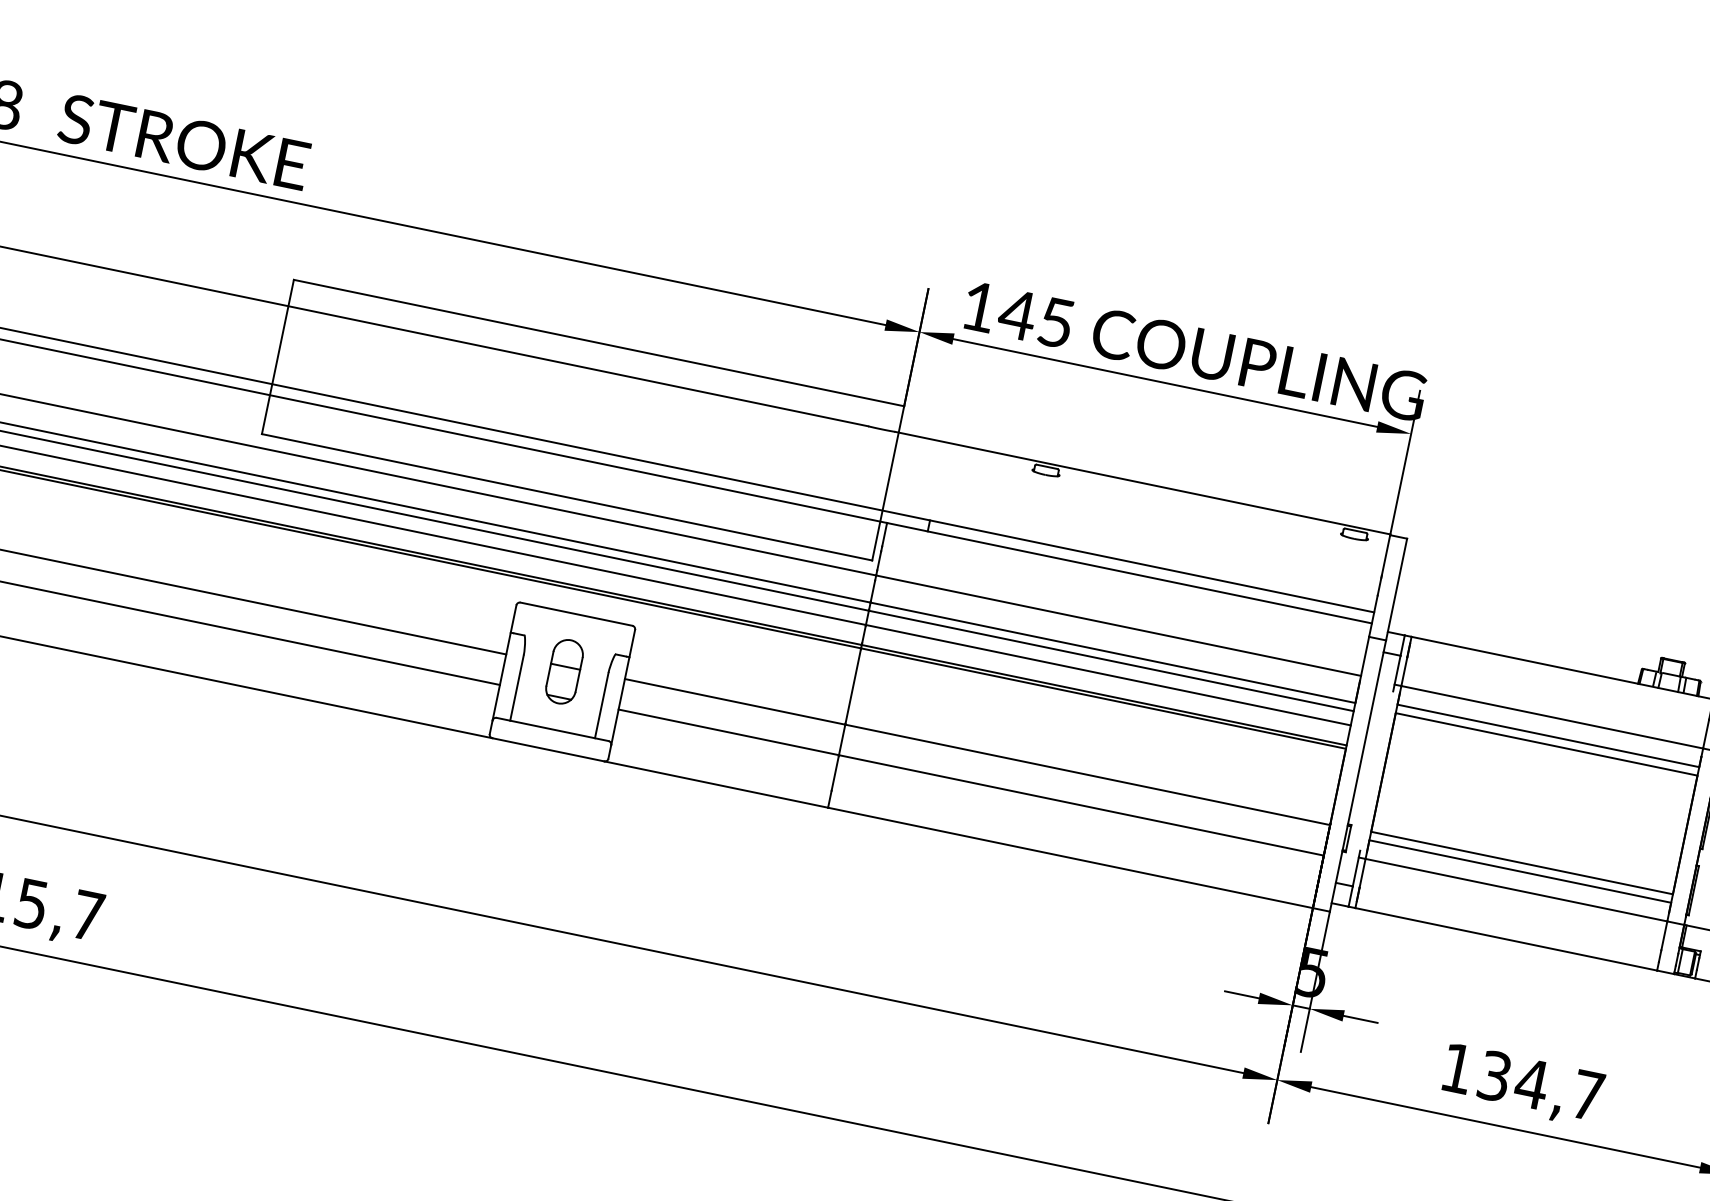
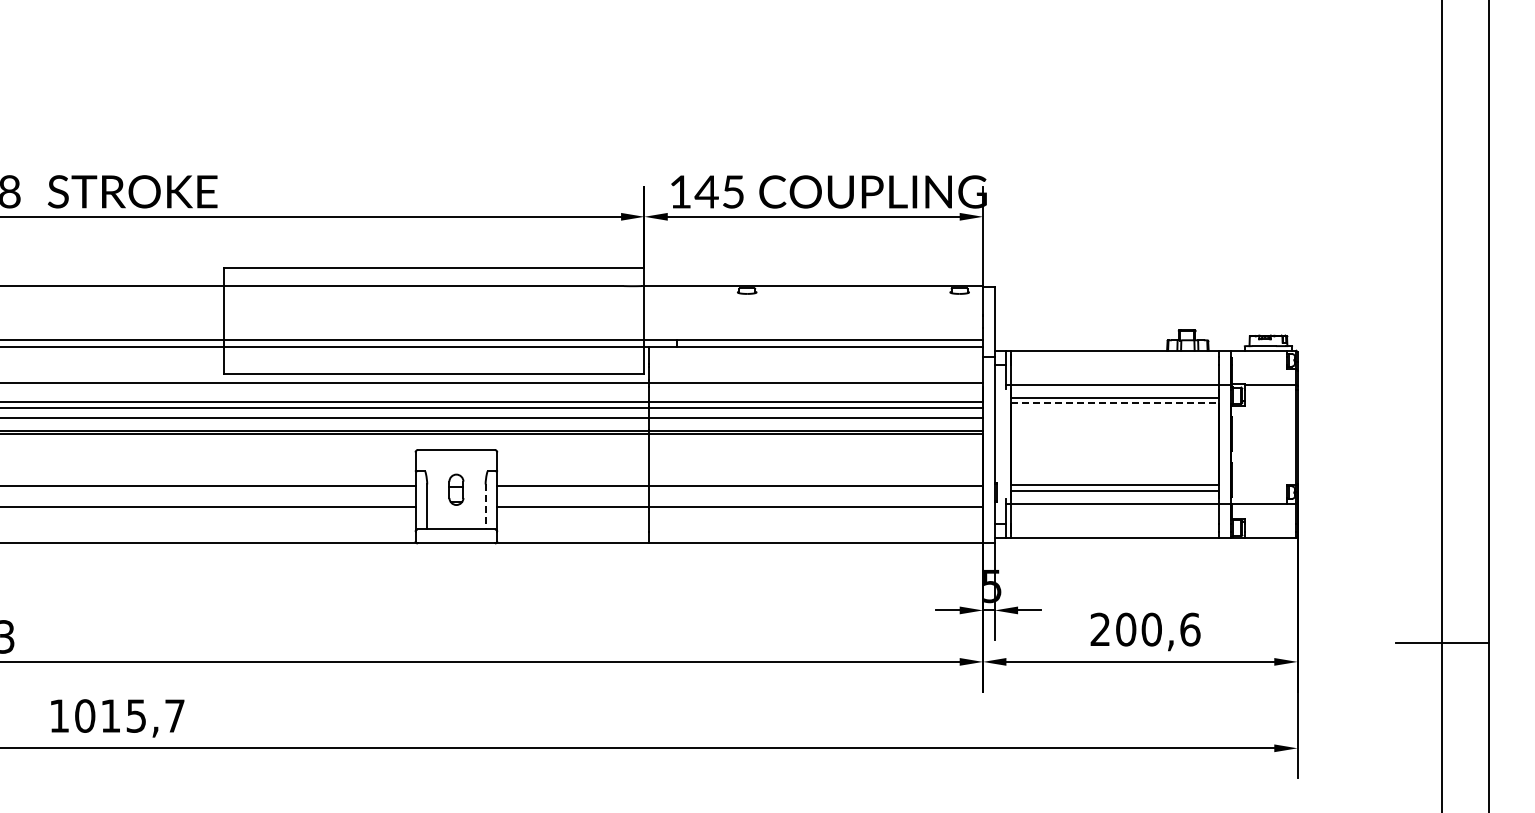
part: (564, 671) -> (456, 489), size x0.7
line: (601, 704) -> (485, 506), solid -> dashed
line: (1547, 744) -> (1115, 403), solid -> dashed
text: (1522, 1081) -> (1145, 629), 134,7 -> 200,6

